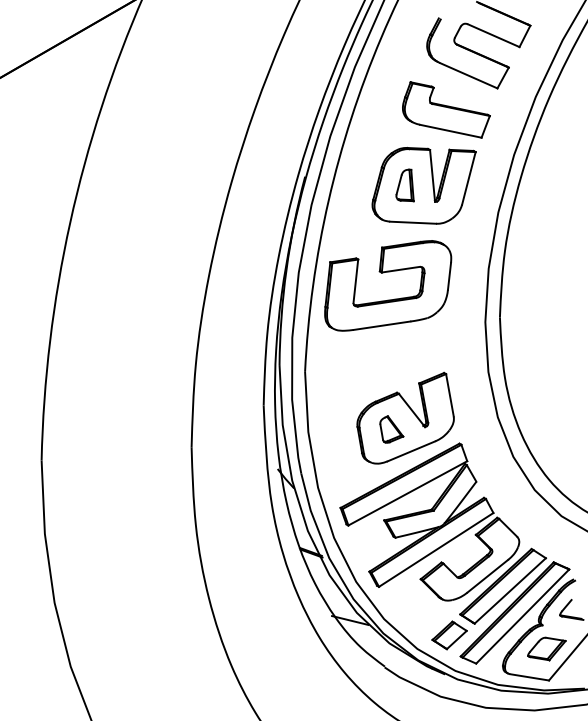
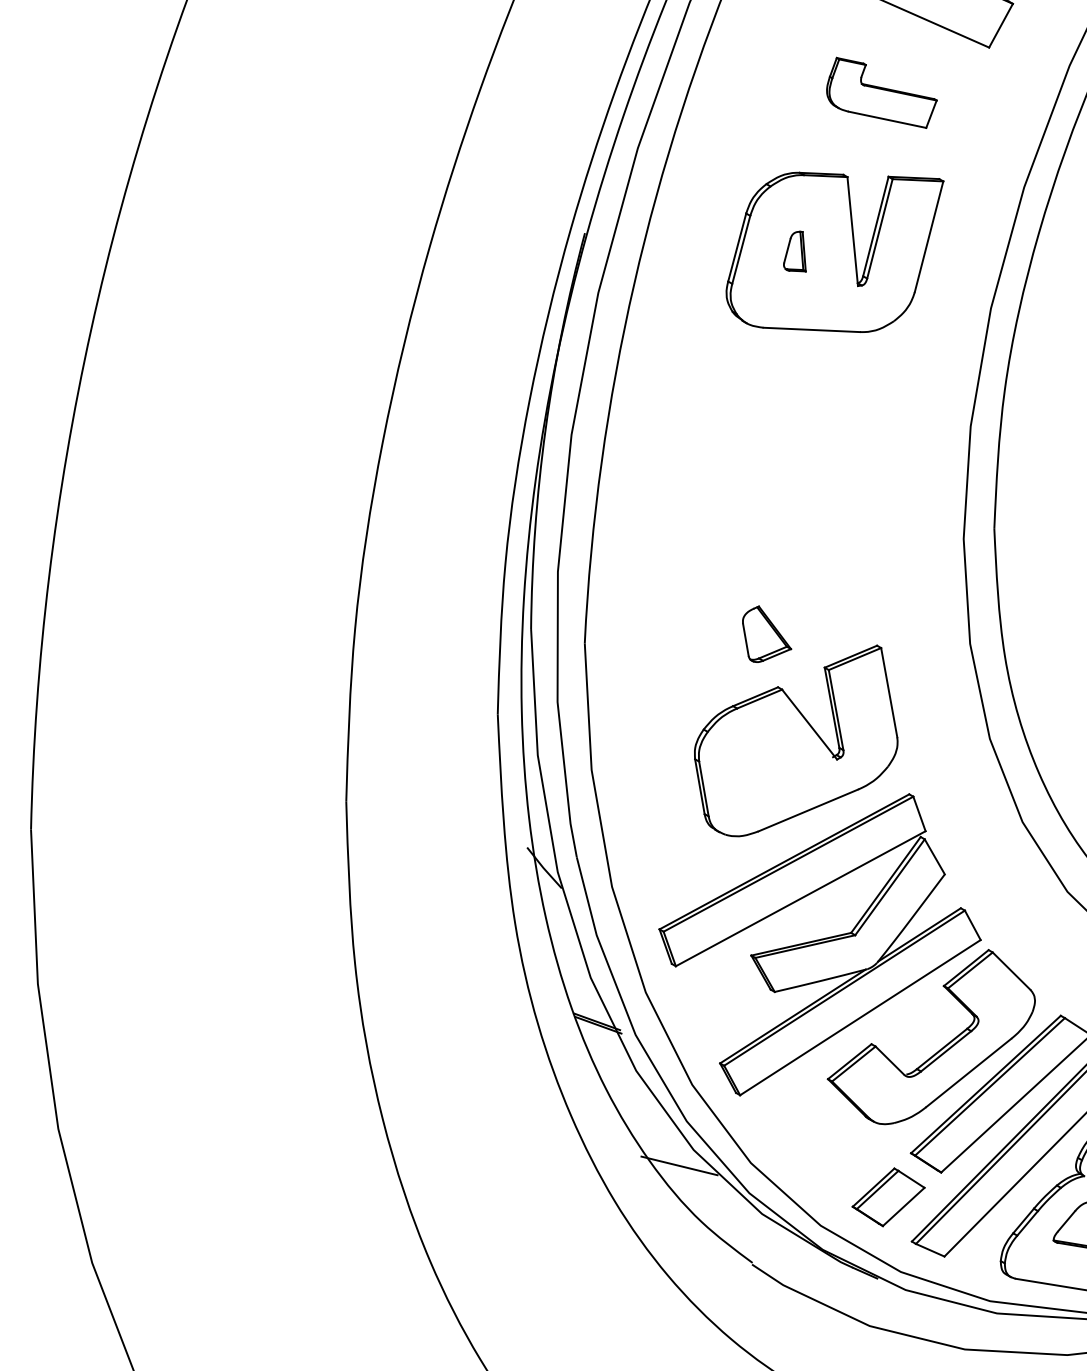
part: (446, 109) -> (882, 91), size x0.6
part: (404, 185) -> (793, 251), size x0.6
part: (388, 272) -> (760, 434), removed
part: (391, 429) -> (766, 634), moved

